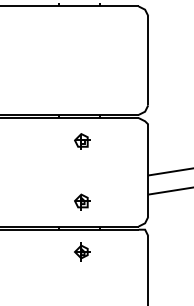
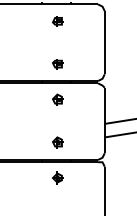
part: (82, 29) -> (58, 20), added
part: (82, 90) -> (58, 63), added

